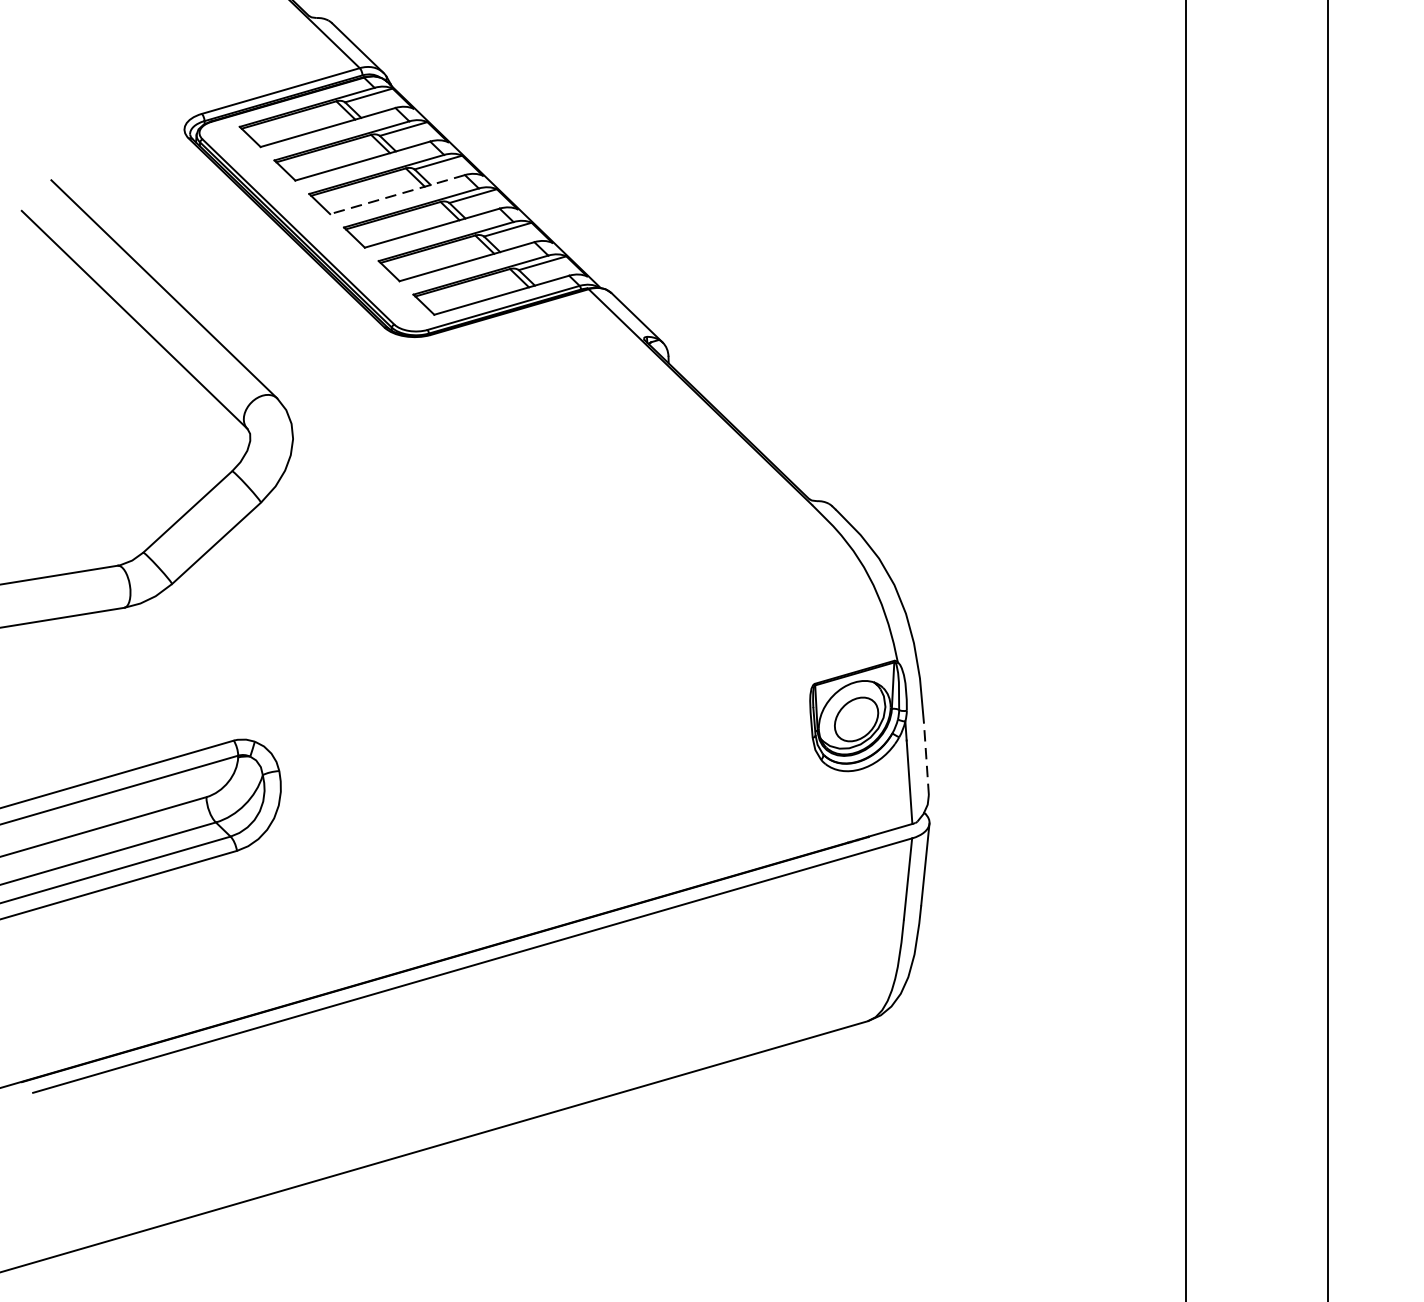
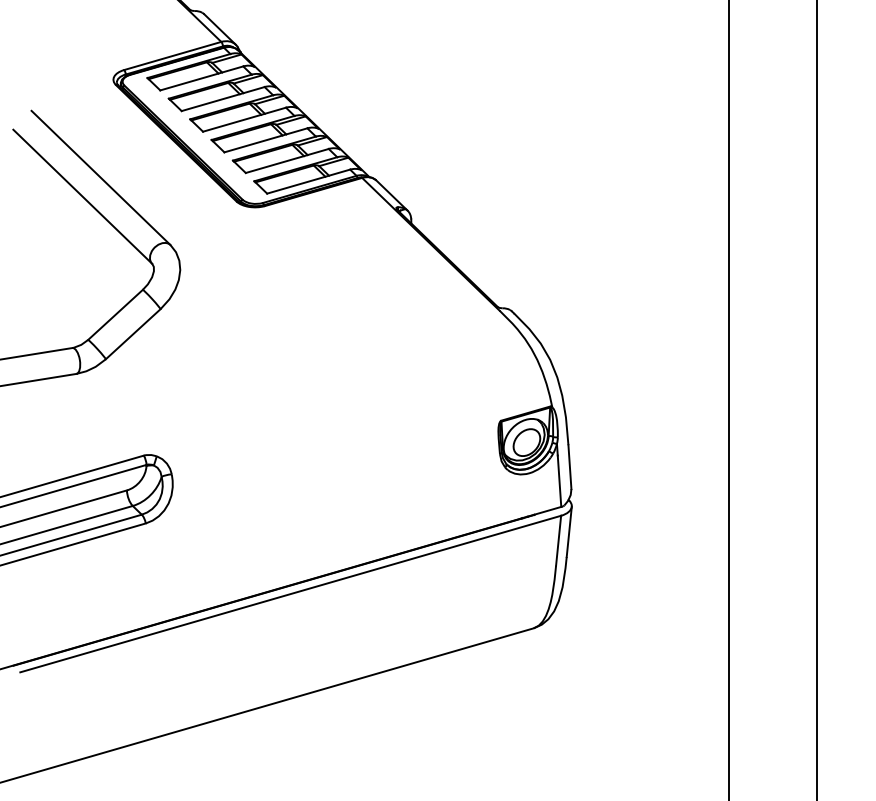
line: (397, 194) -> (244, 119), dashed -> solid
line: (925, 759) -> (569, 467), dashed -> solid

